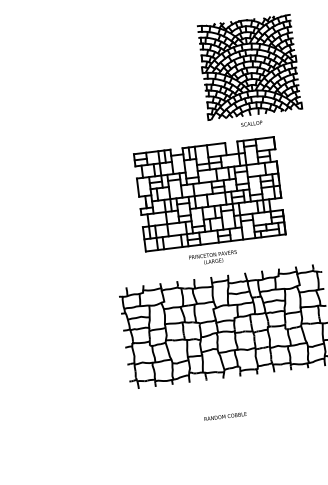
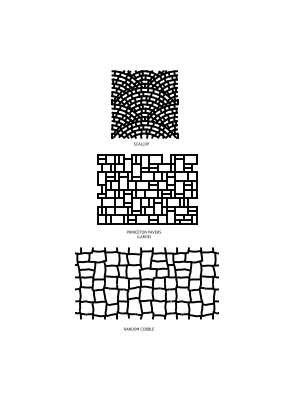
part: (249, 71) -> (144, 107), moved
text: (224, 415) -> (138, 328), moved

